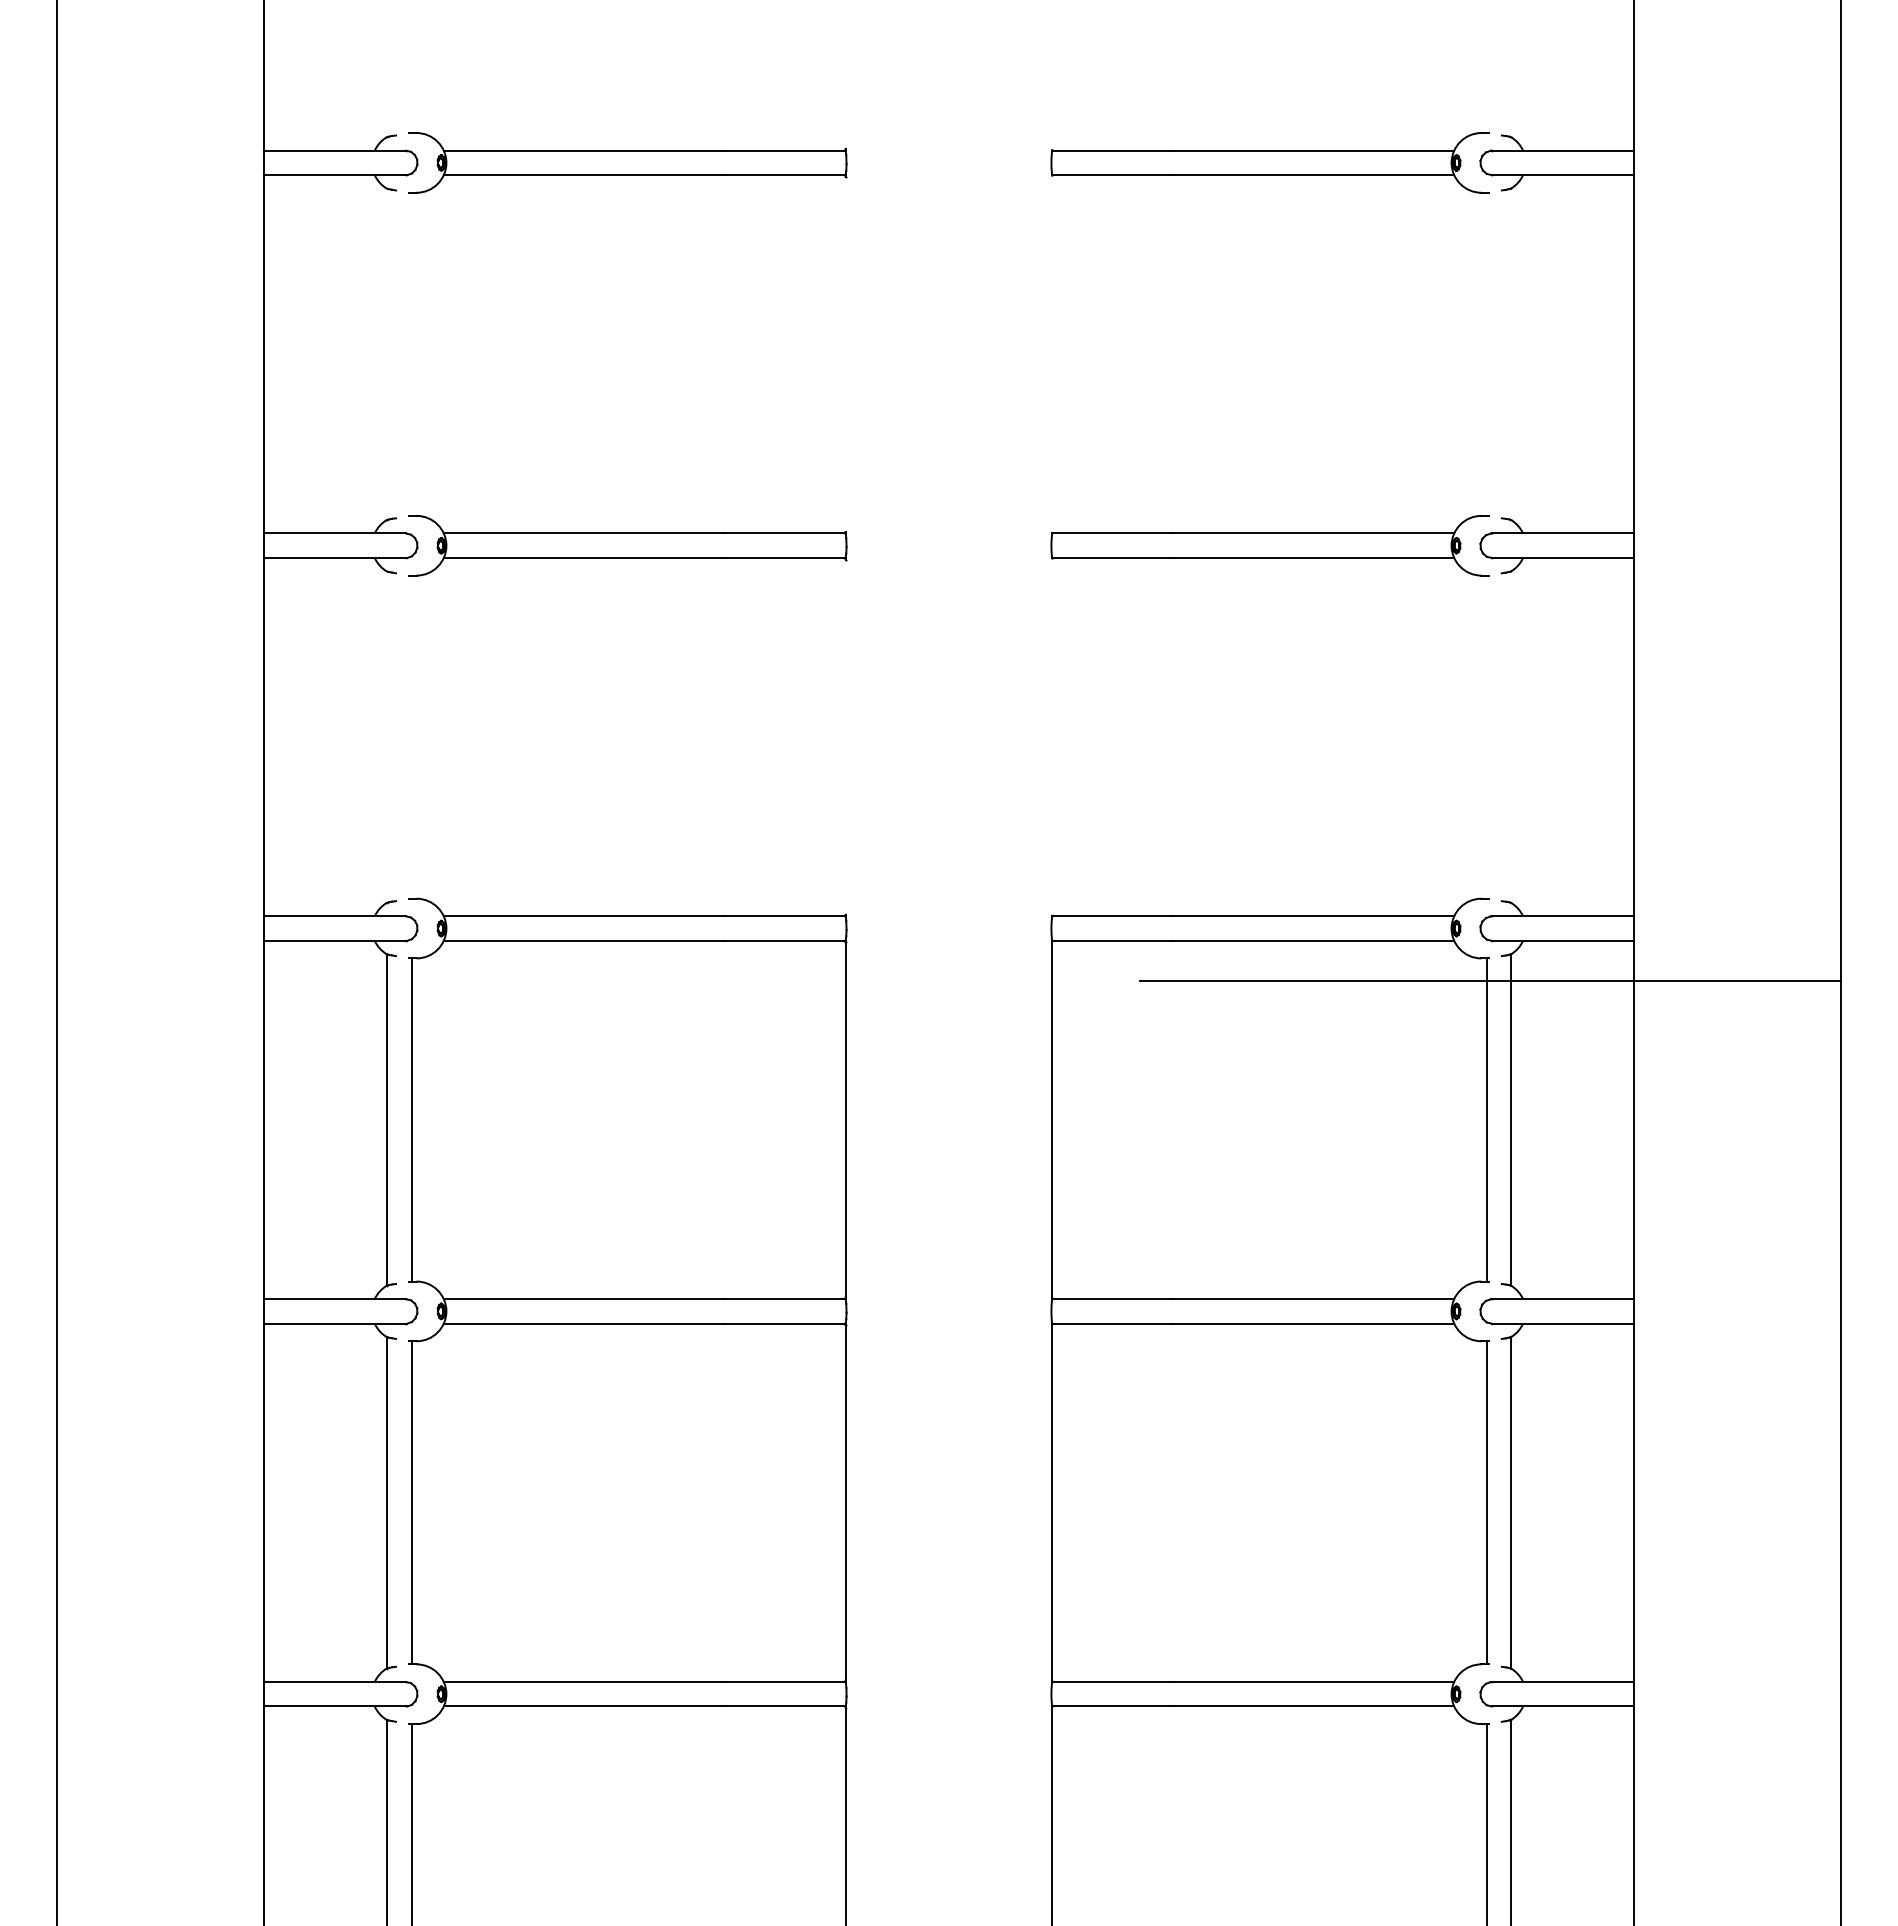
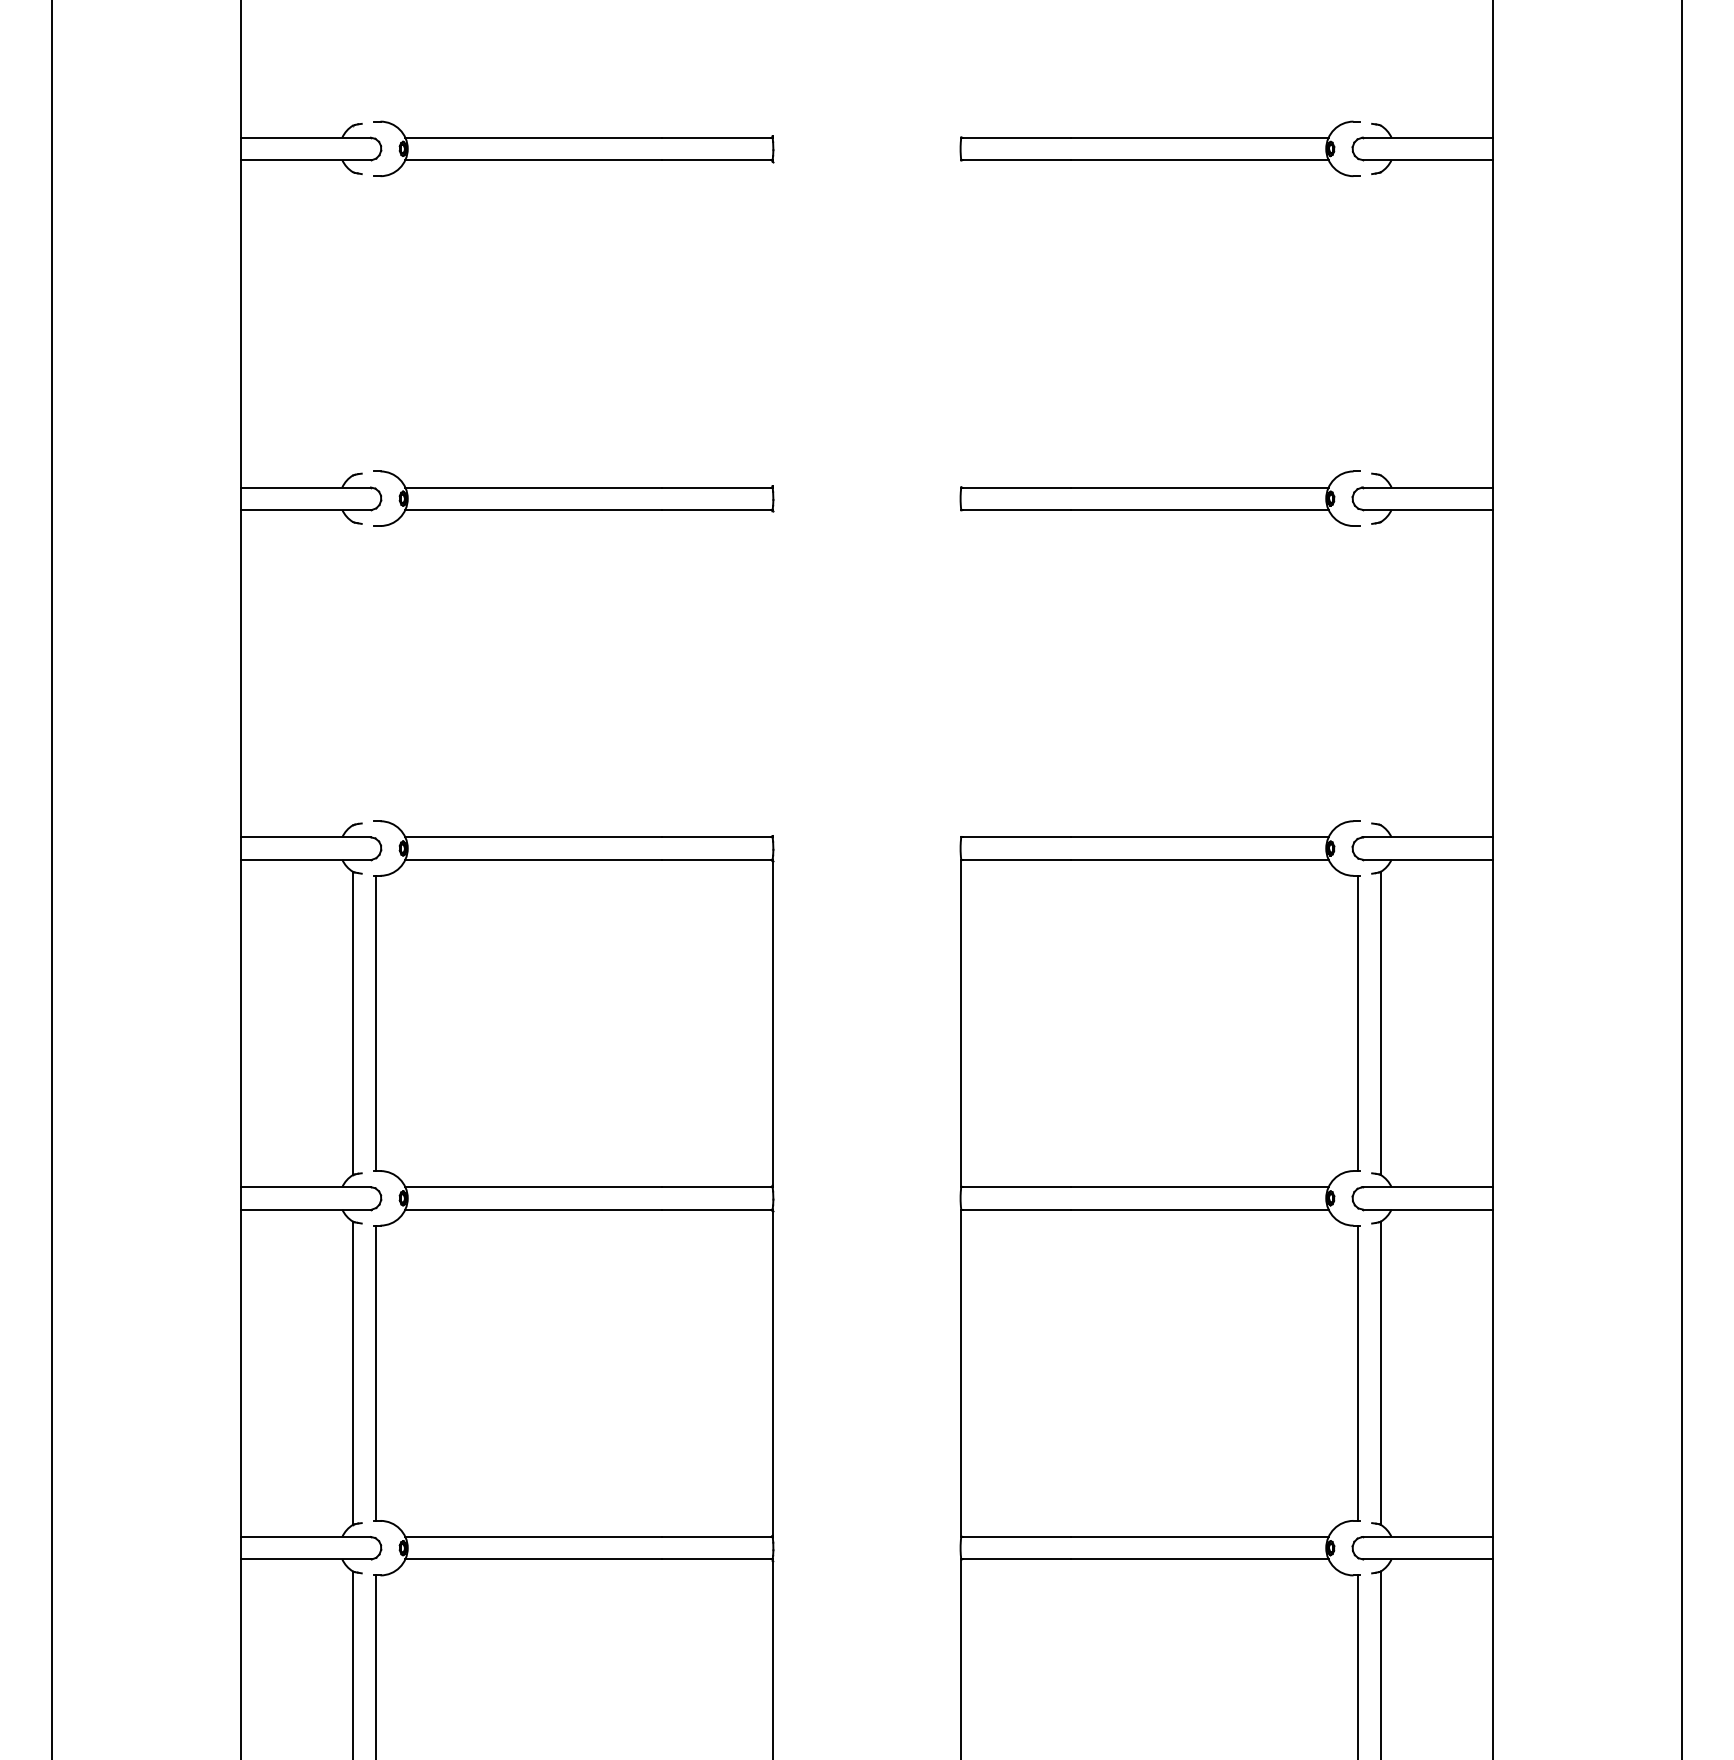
line: (1490, 981) -> (1361, 896), removed

